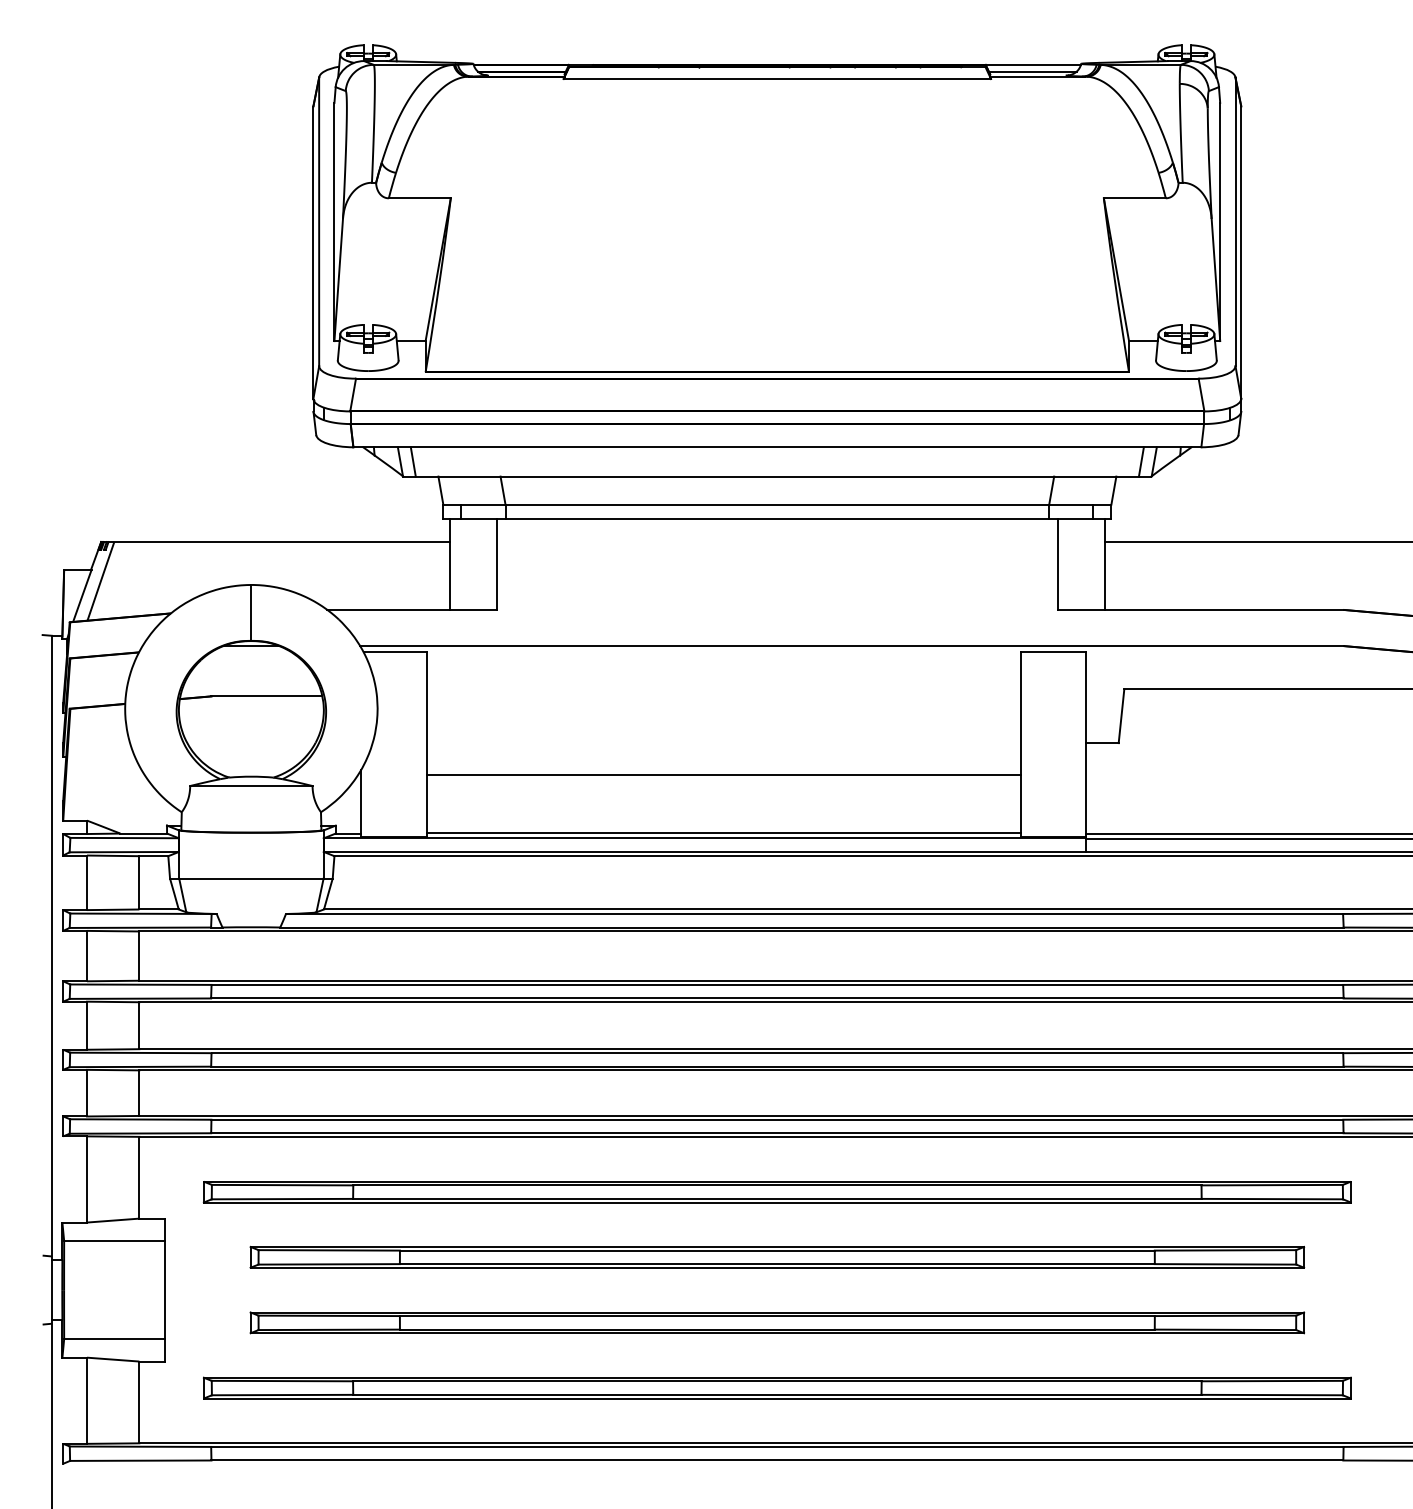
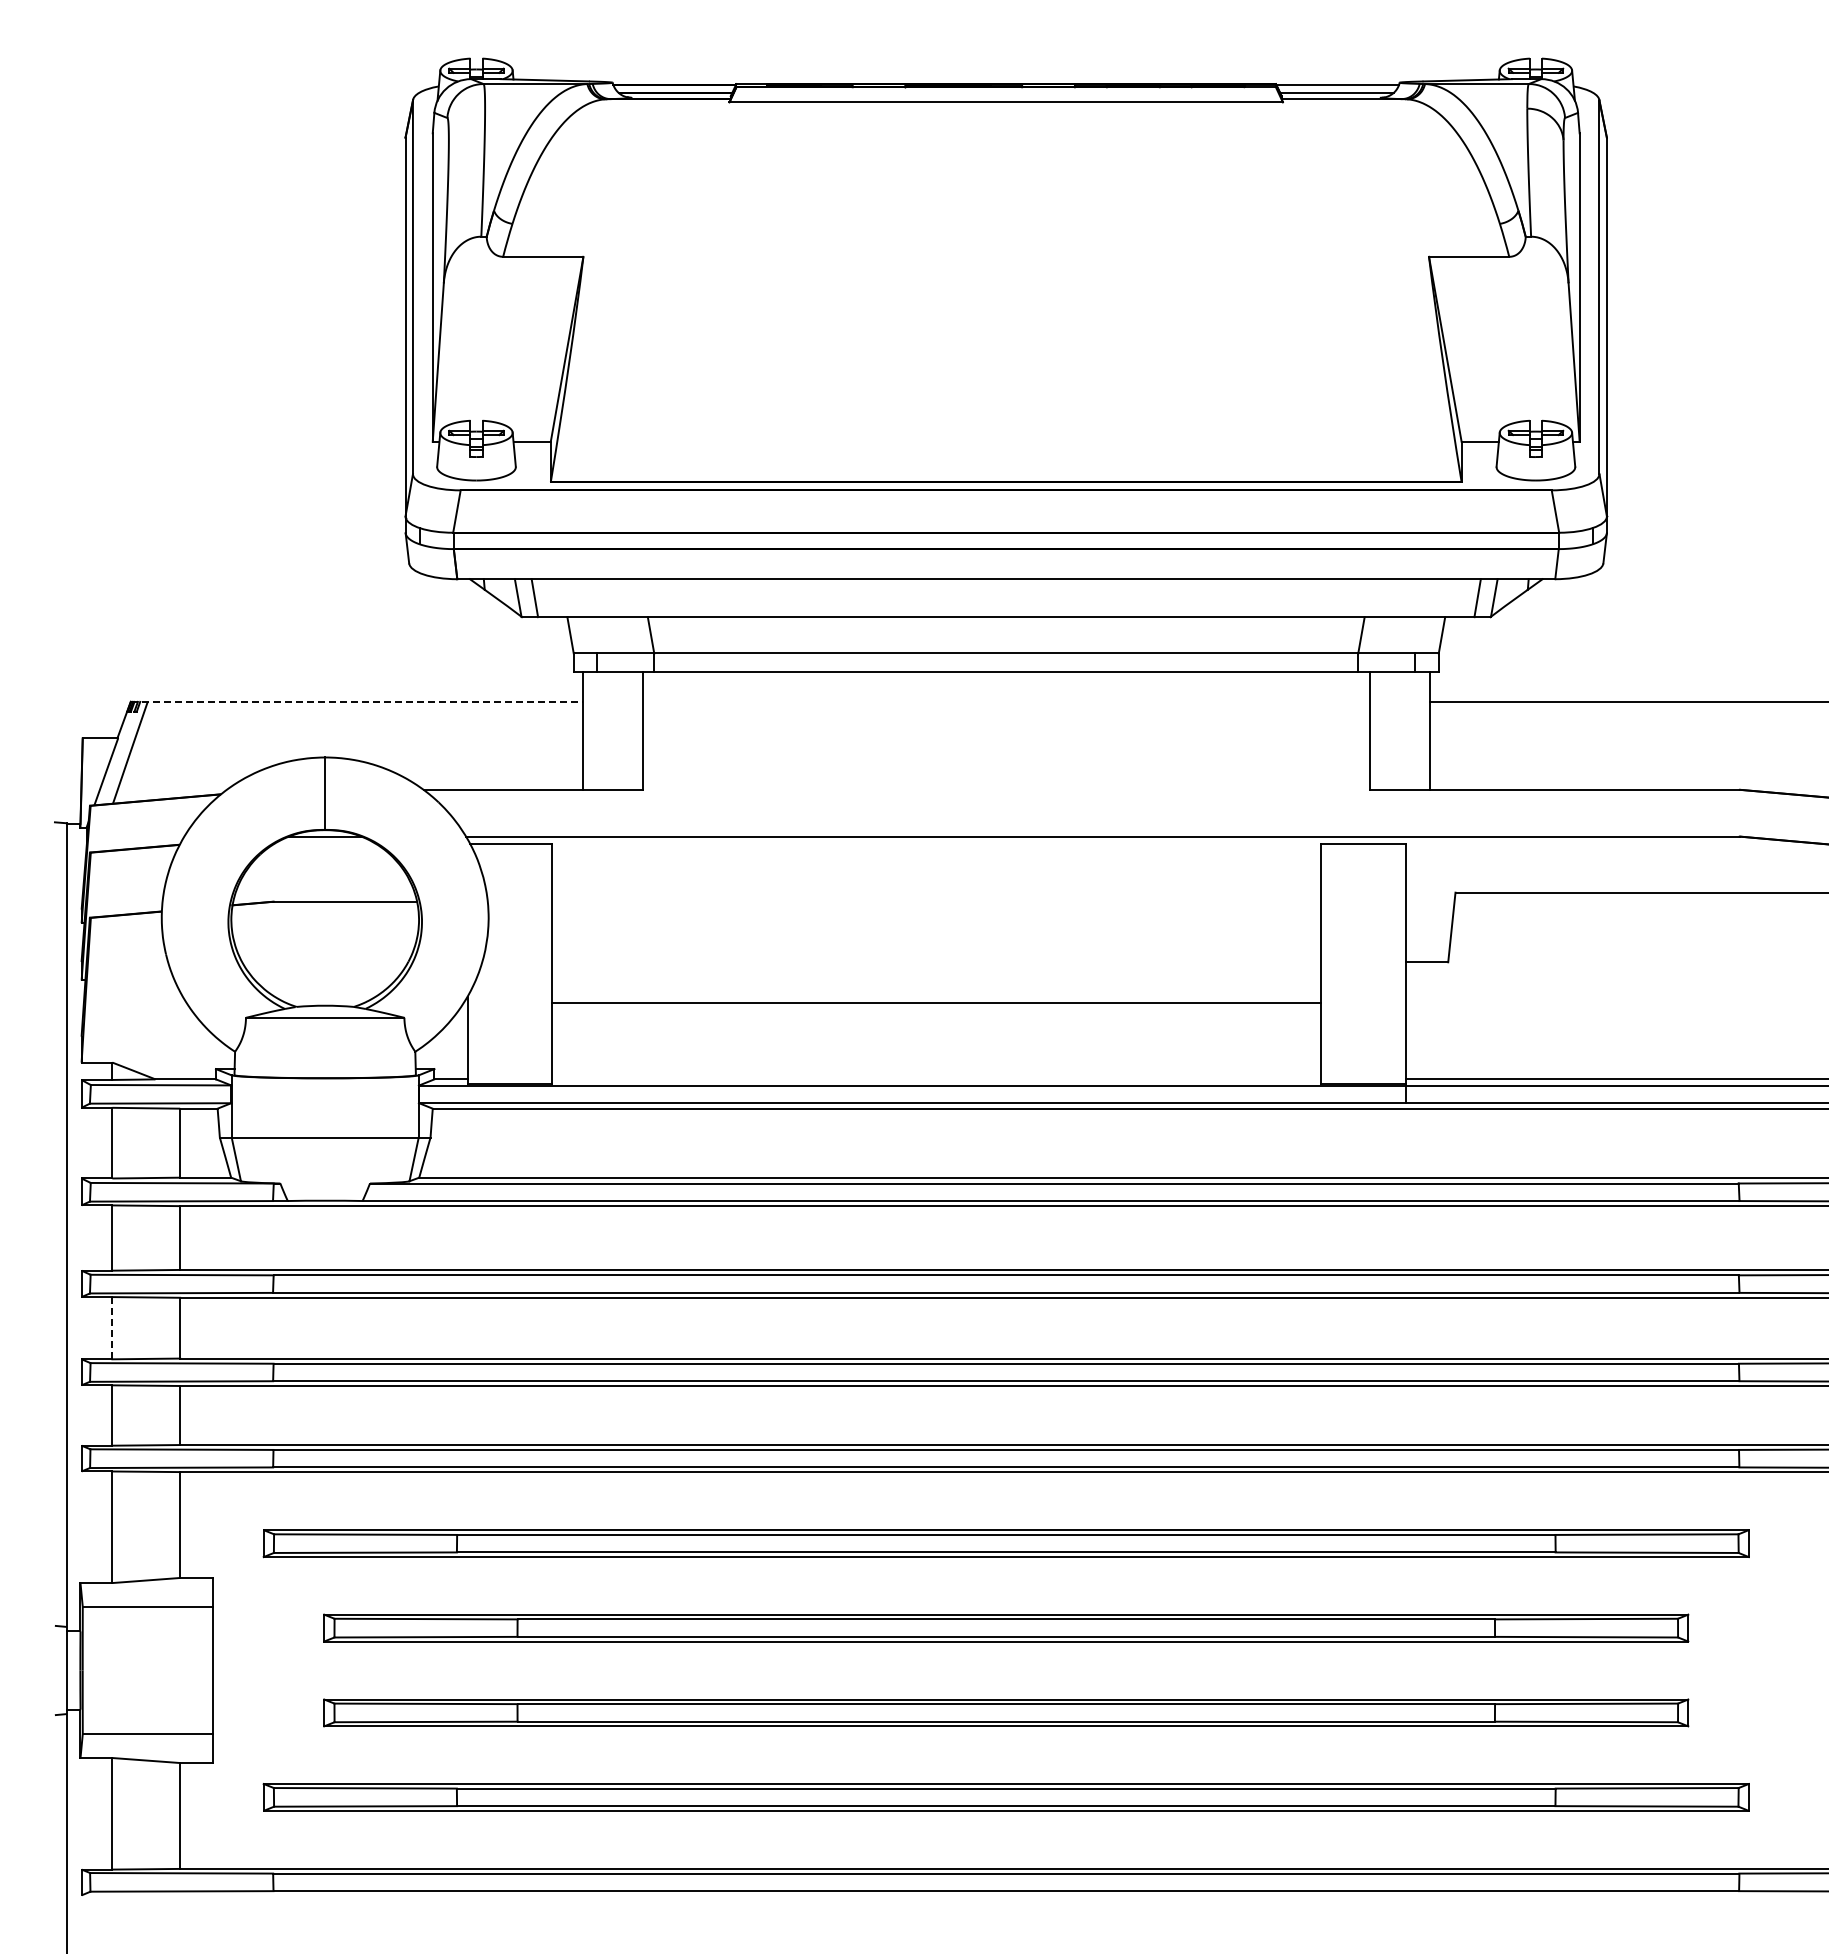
line: (275, 541) -> (356, 701), solid -> dashed
line: (723, 833) -> (936, 1079), removed
line: (87, 1025) -> (112, 1328), solid -> dashed

